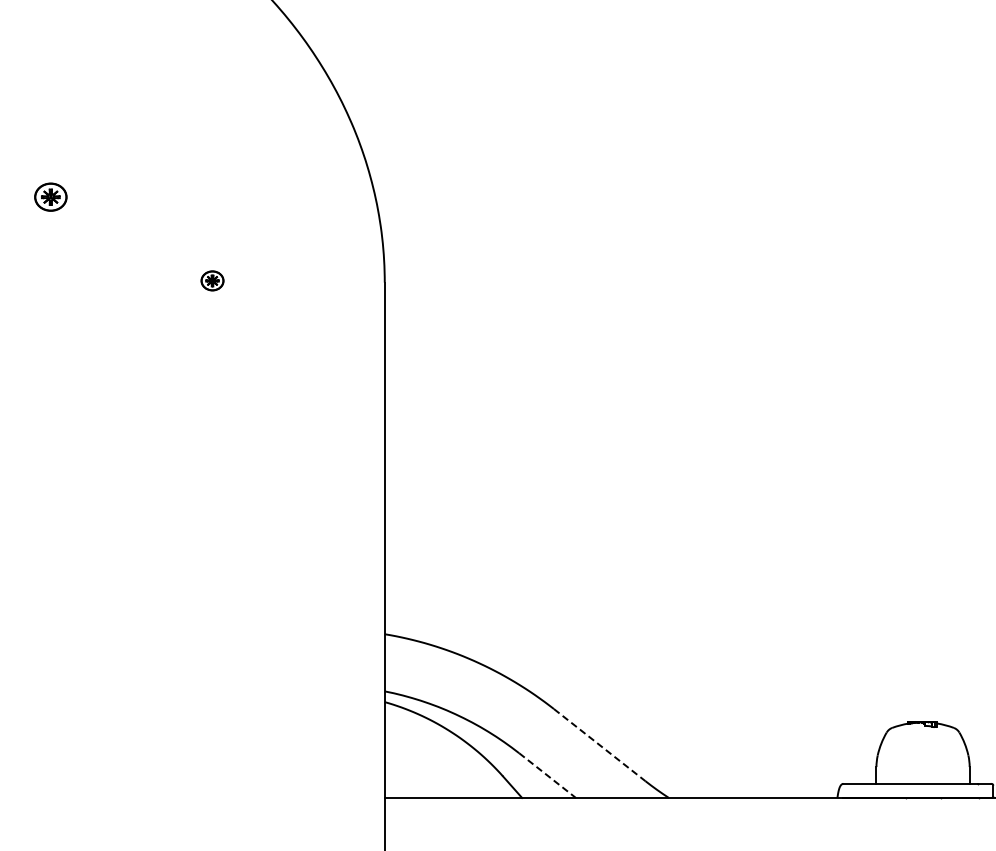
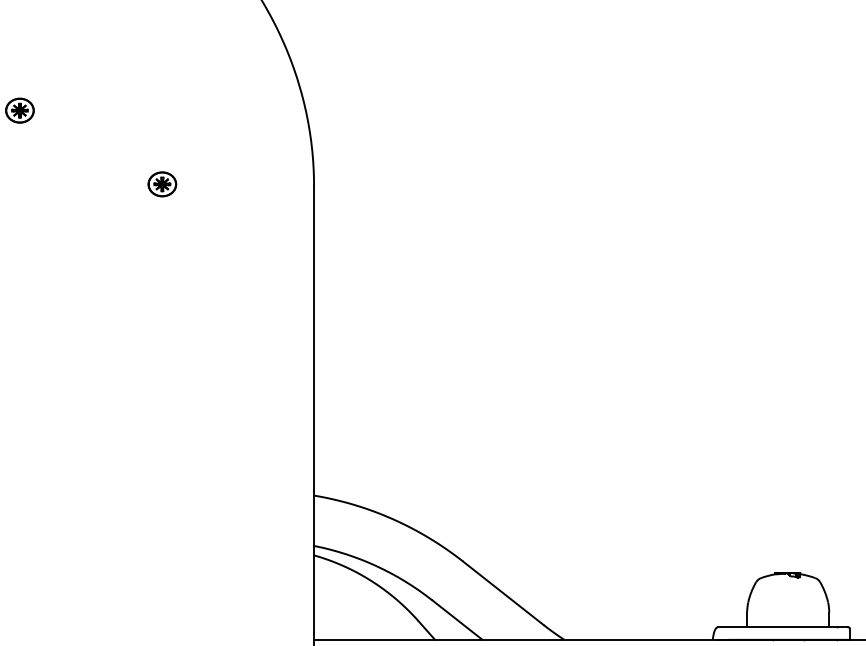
part: (212, 280) -> (162, 184), size x1.43
line: (600, 745) -> (504, 593), dashed -> solid
line: (547, 775) -> (457, 620), dashed -> solid

